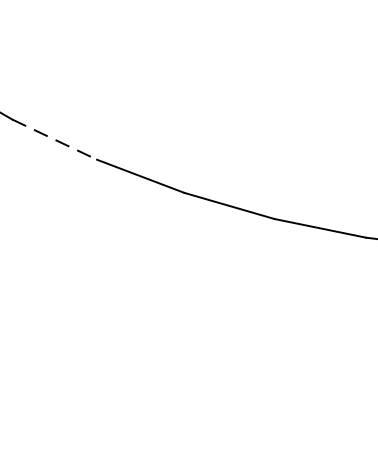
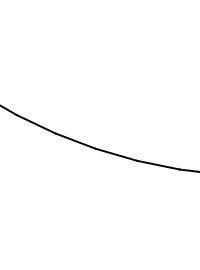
line: (55, 140) -> (36, 124), dashed -> solid

